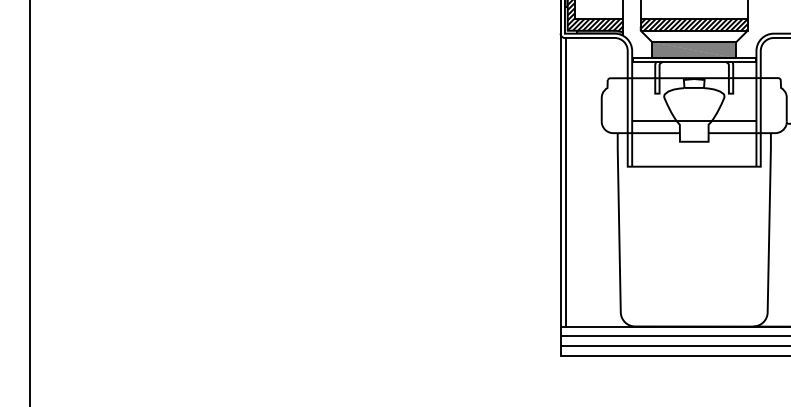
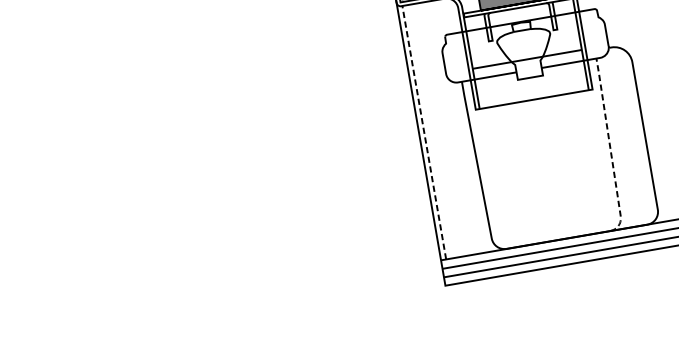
line: (566, 181) -> (424, 131), solid -> dashed
line: (769, 237) -> (611, 150), solid -> dashed

